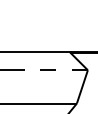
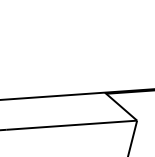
line: (48, 70) -> (72, 125), dashed -> solid

